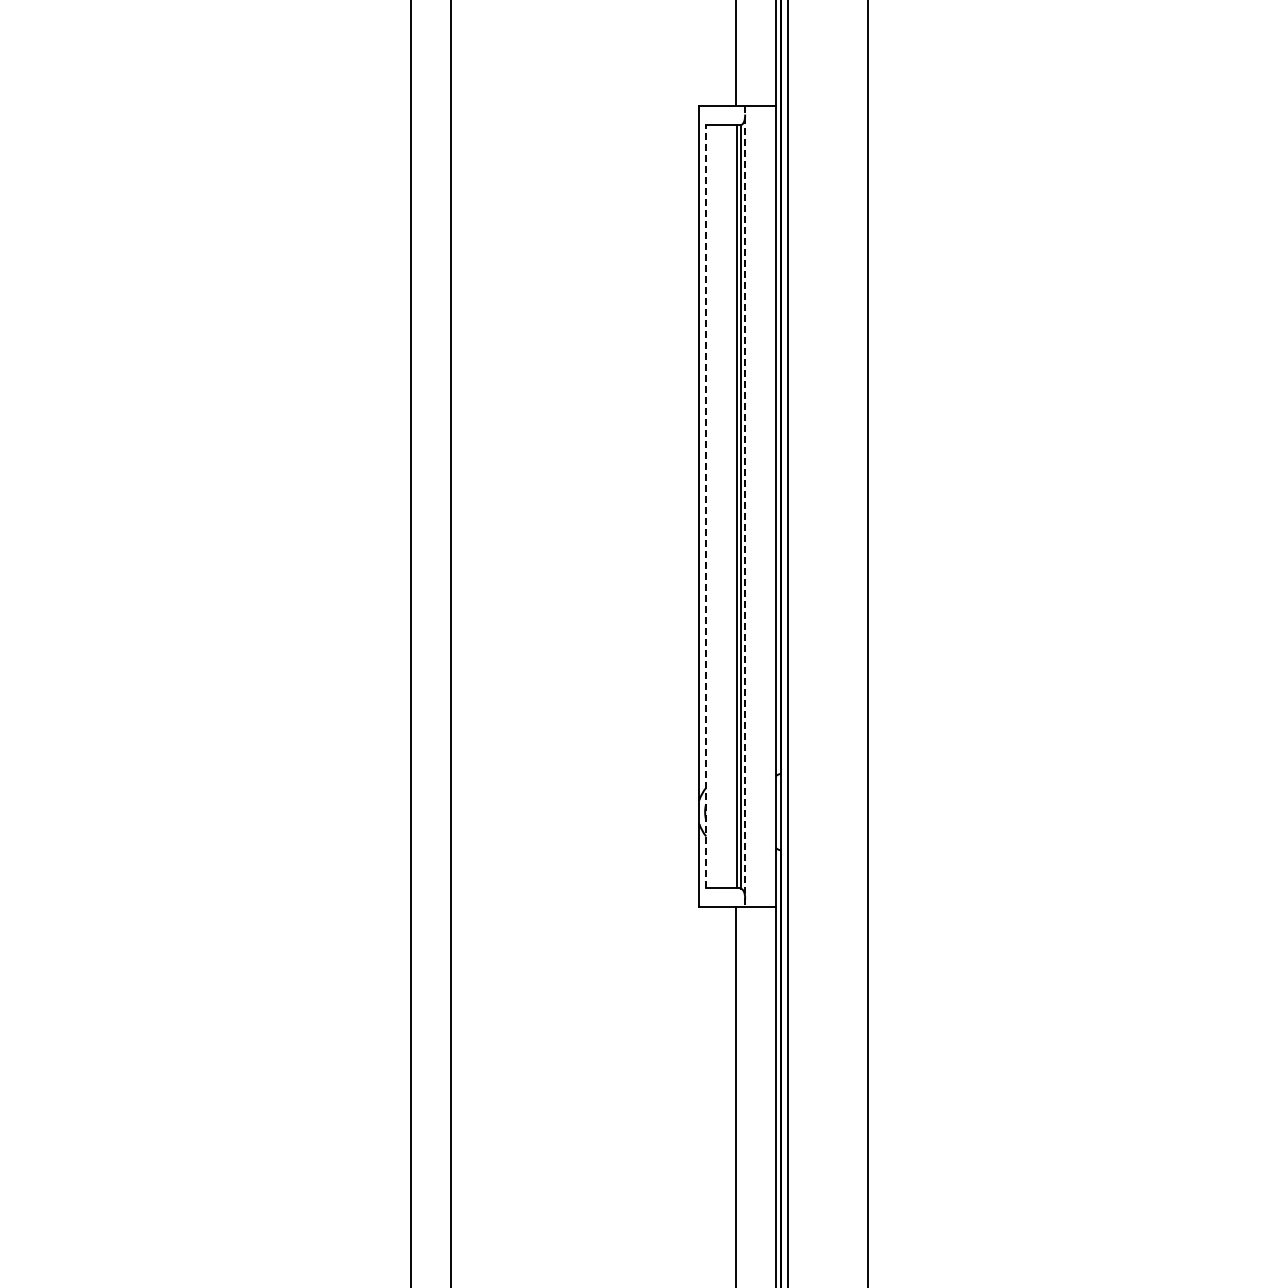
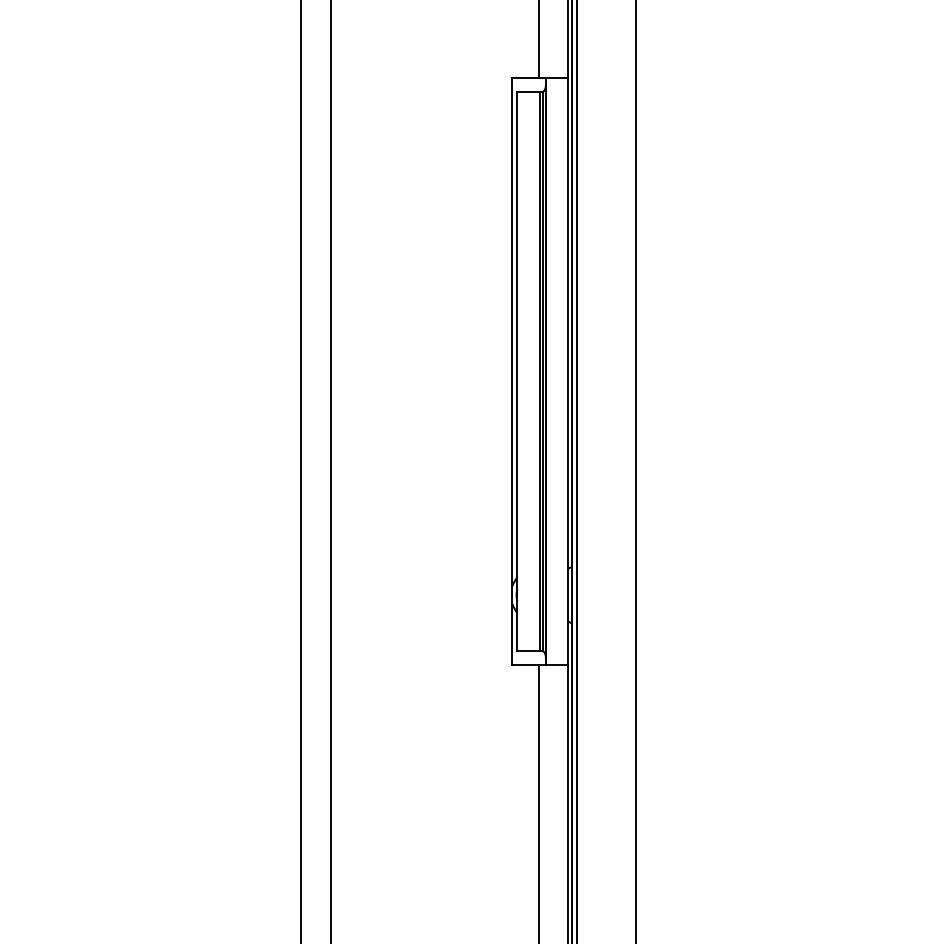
line: (706, 506) -> (517, 371), dashed -> solid
line: (745, 506) -> (546, 371), dashed -> solid

